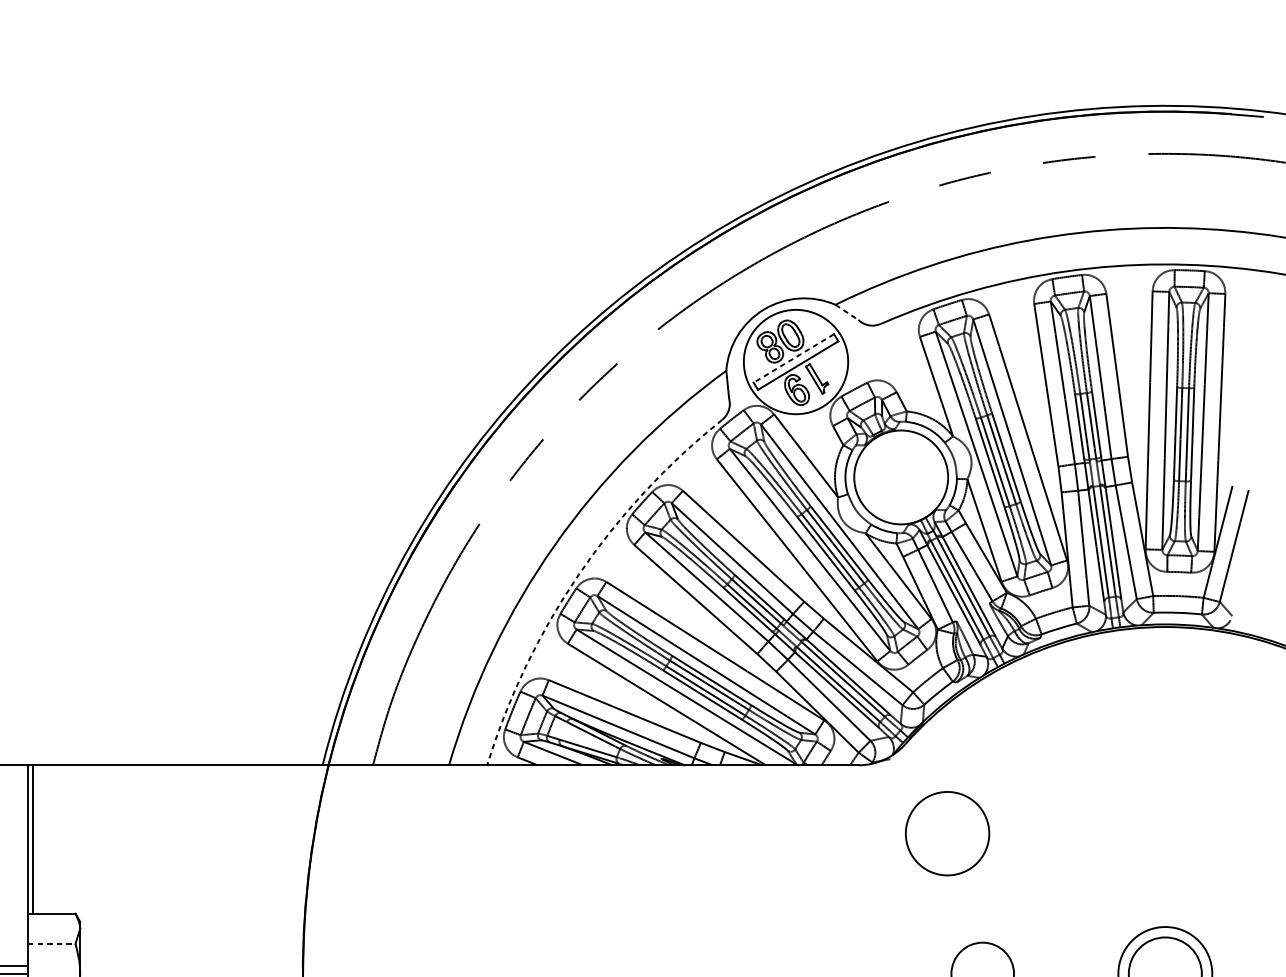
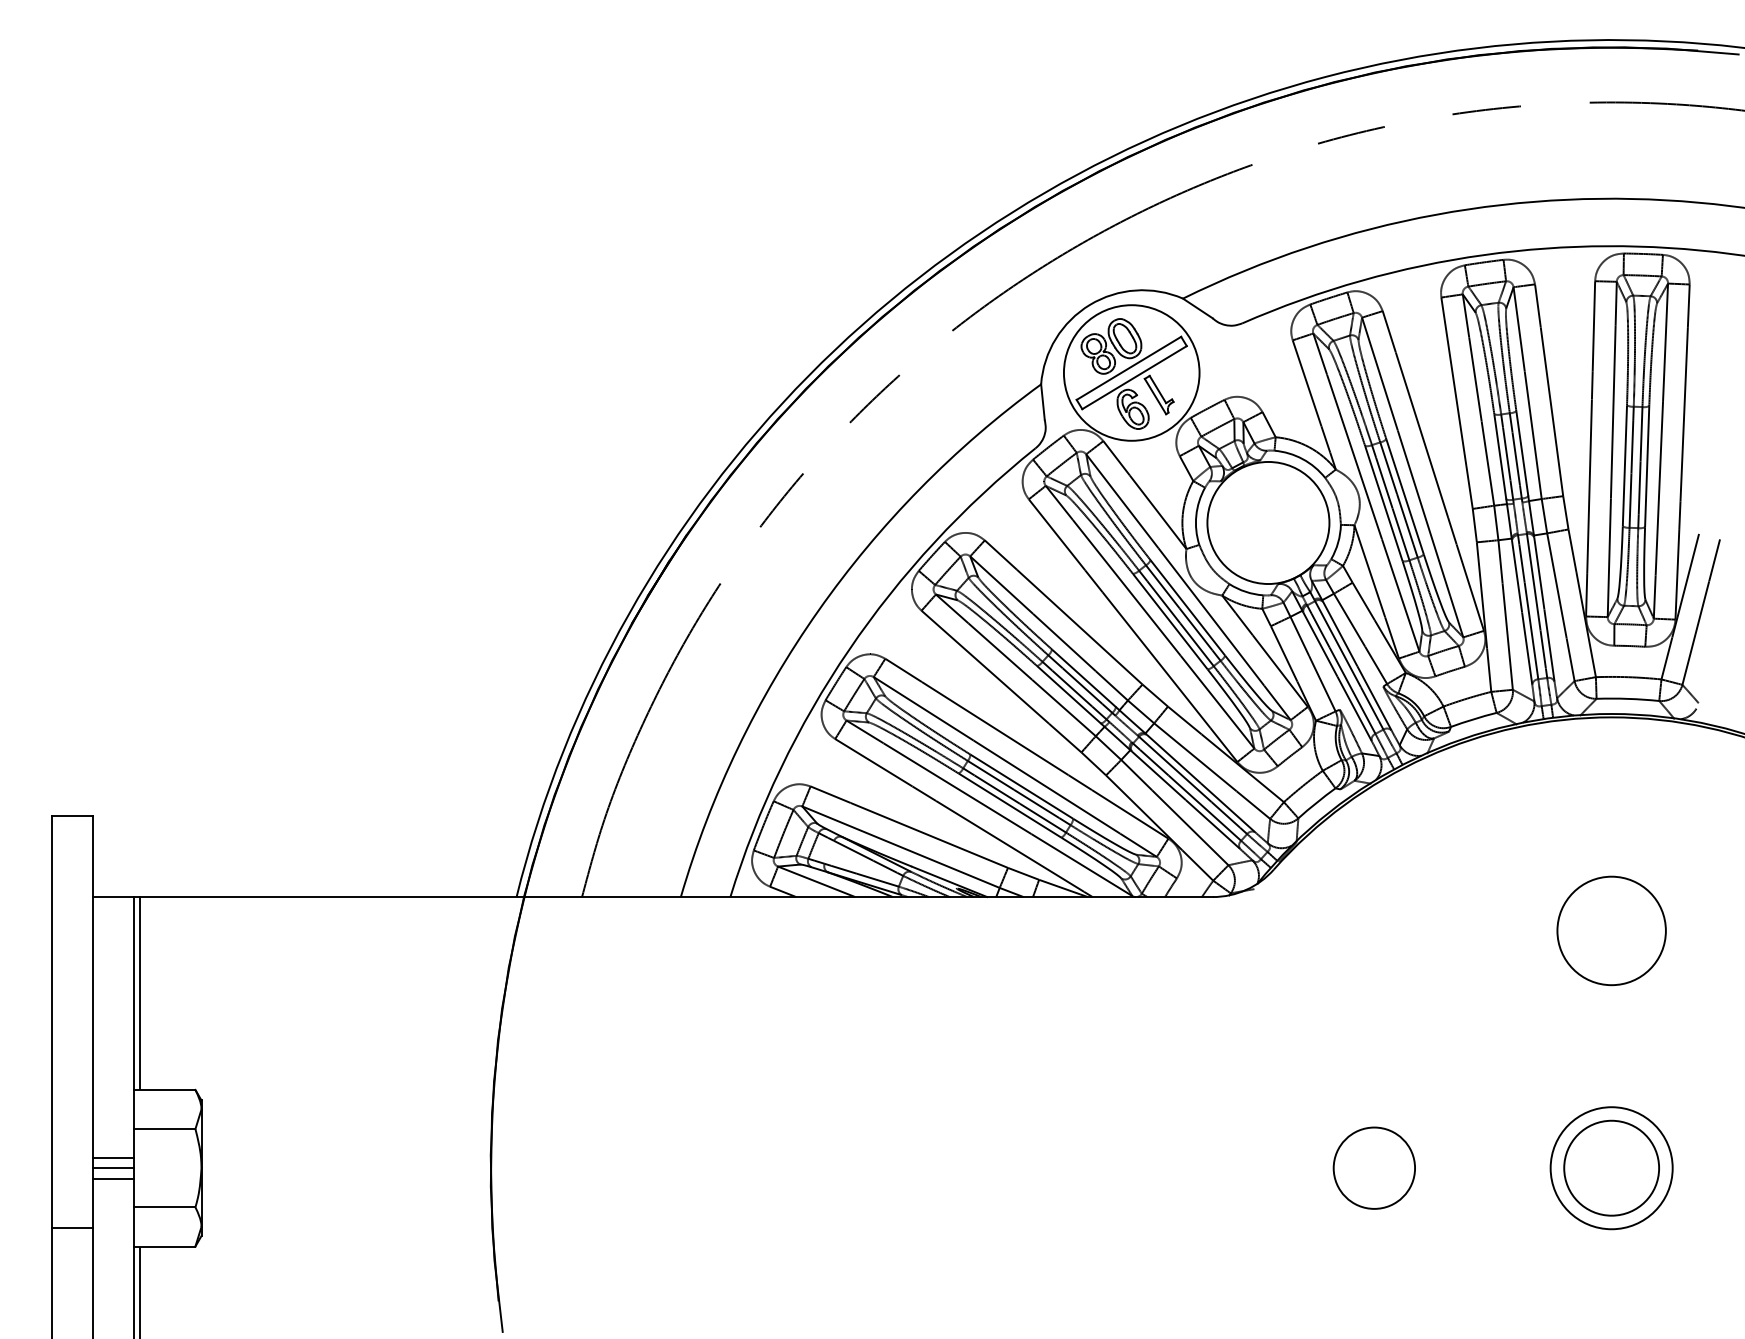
line: (846, 312) -> (1197, 308), dashed -> solid
line: (793, 358) -> (1128, 368), dashed -> solid
arc: (578, 574) -> (849, 649), dashed -> solid
circle: (947, 833) -> (1611, 930), moved
line: (51, 944) -> (164, 1129), dashed -> solid

